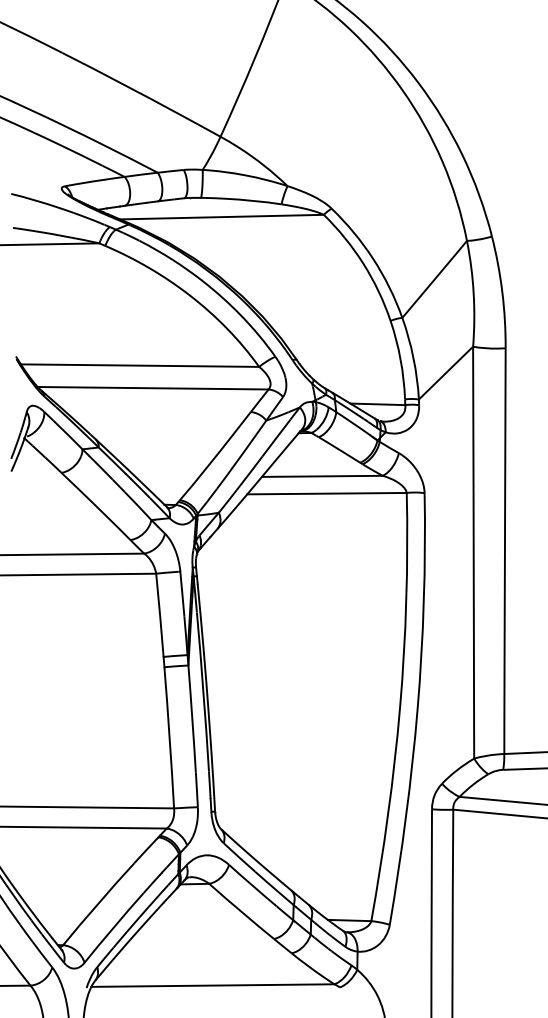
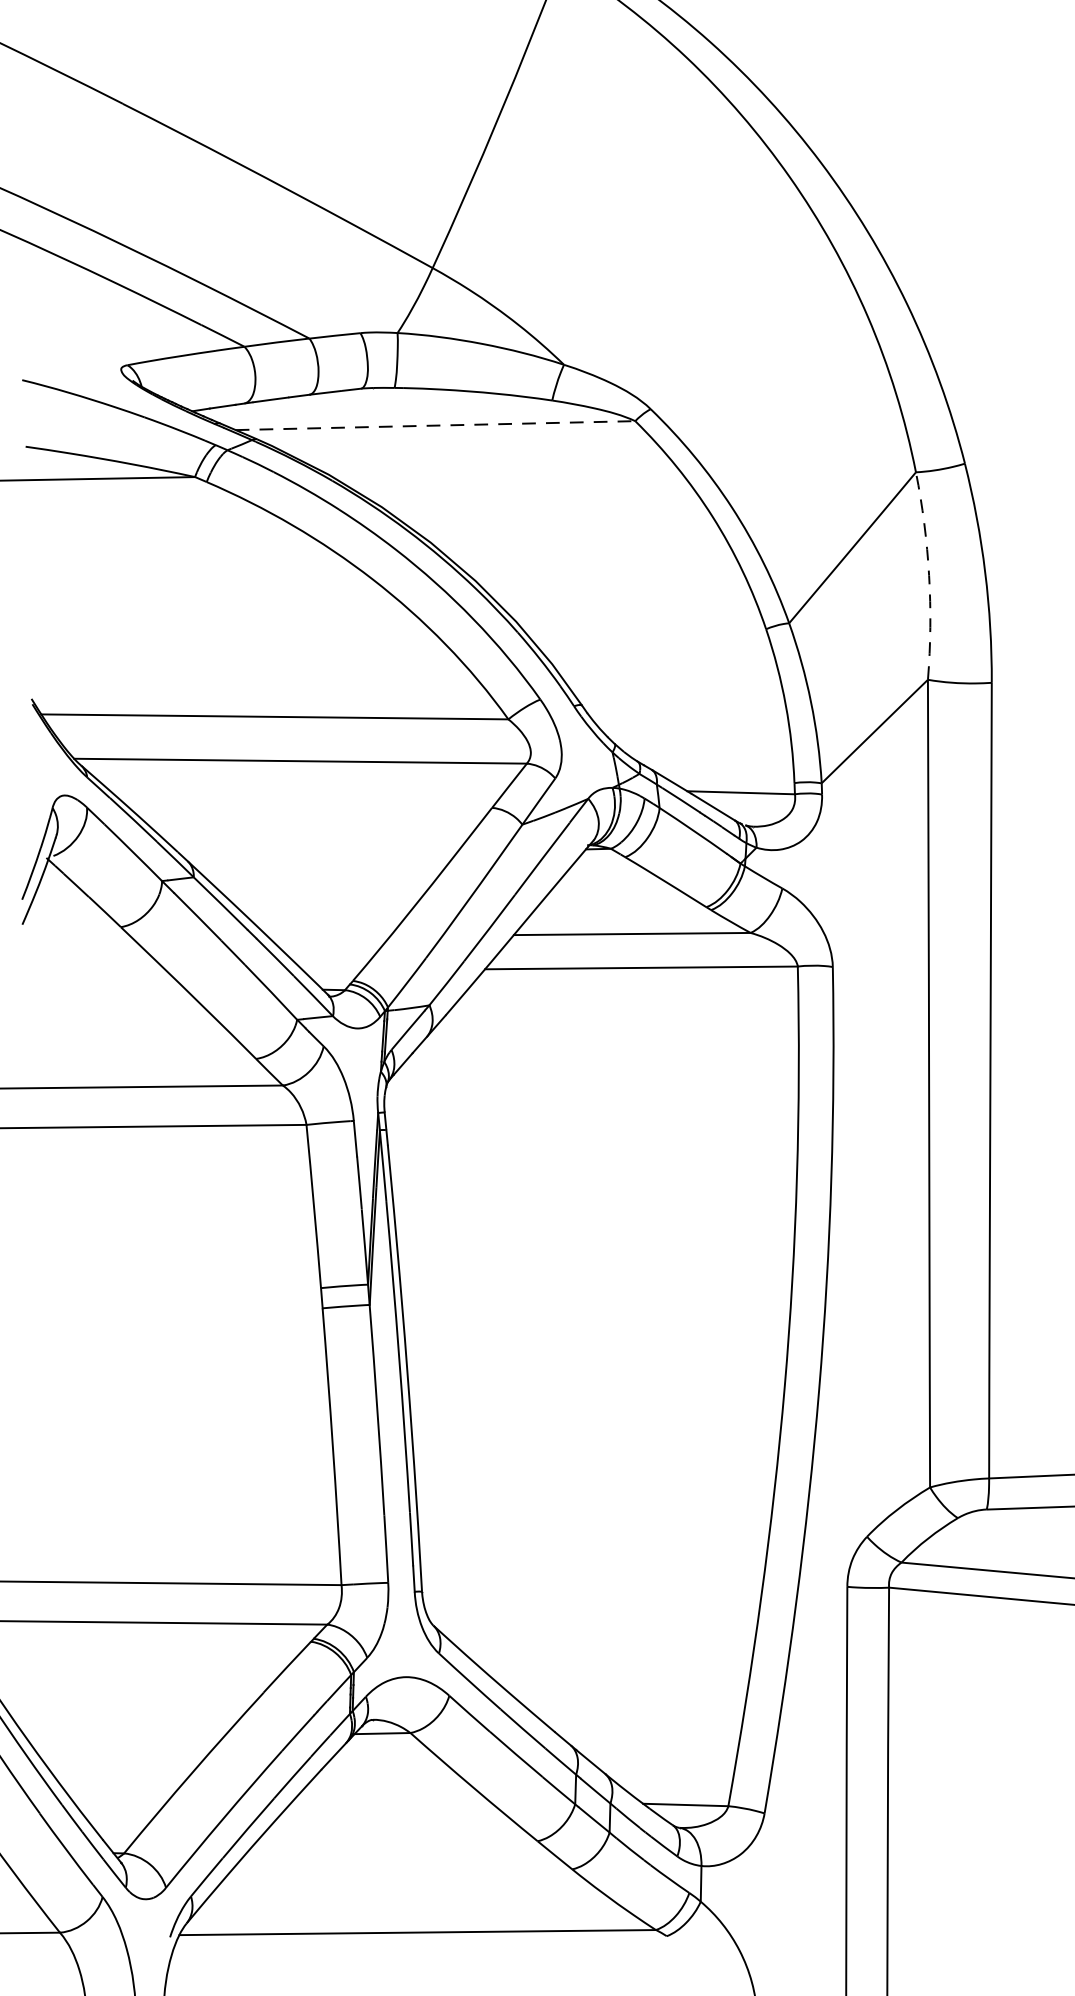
line: (221, 217) -> (434, 426), solid -> dashed
arc: (473, 293) -> (928, 575), solid -> dashed

